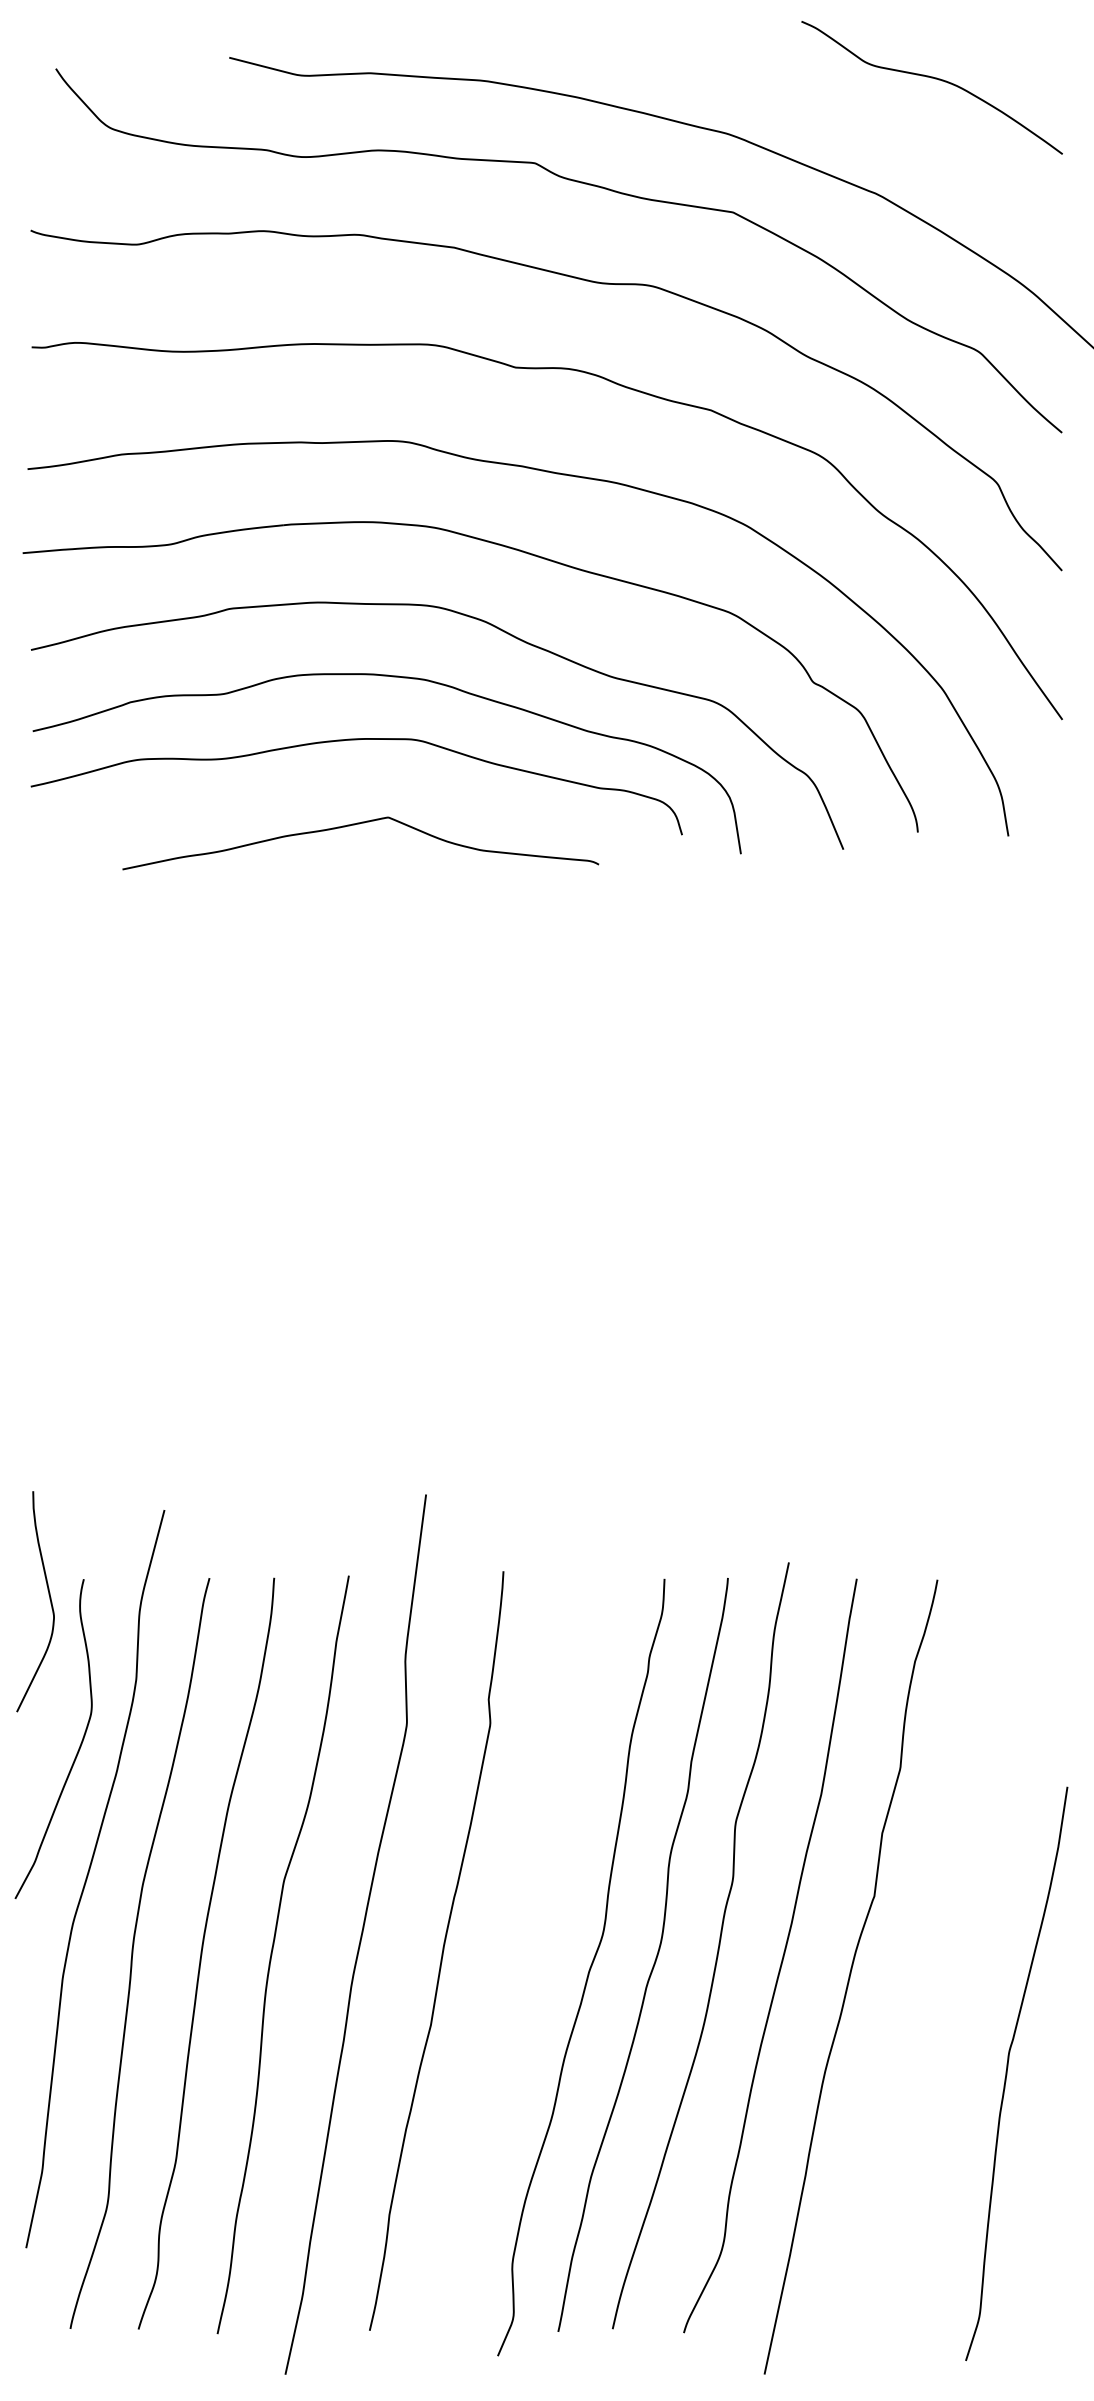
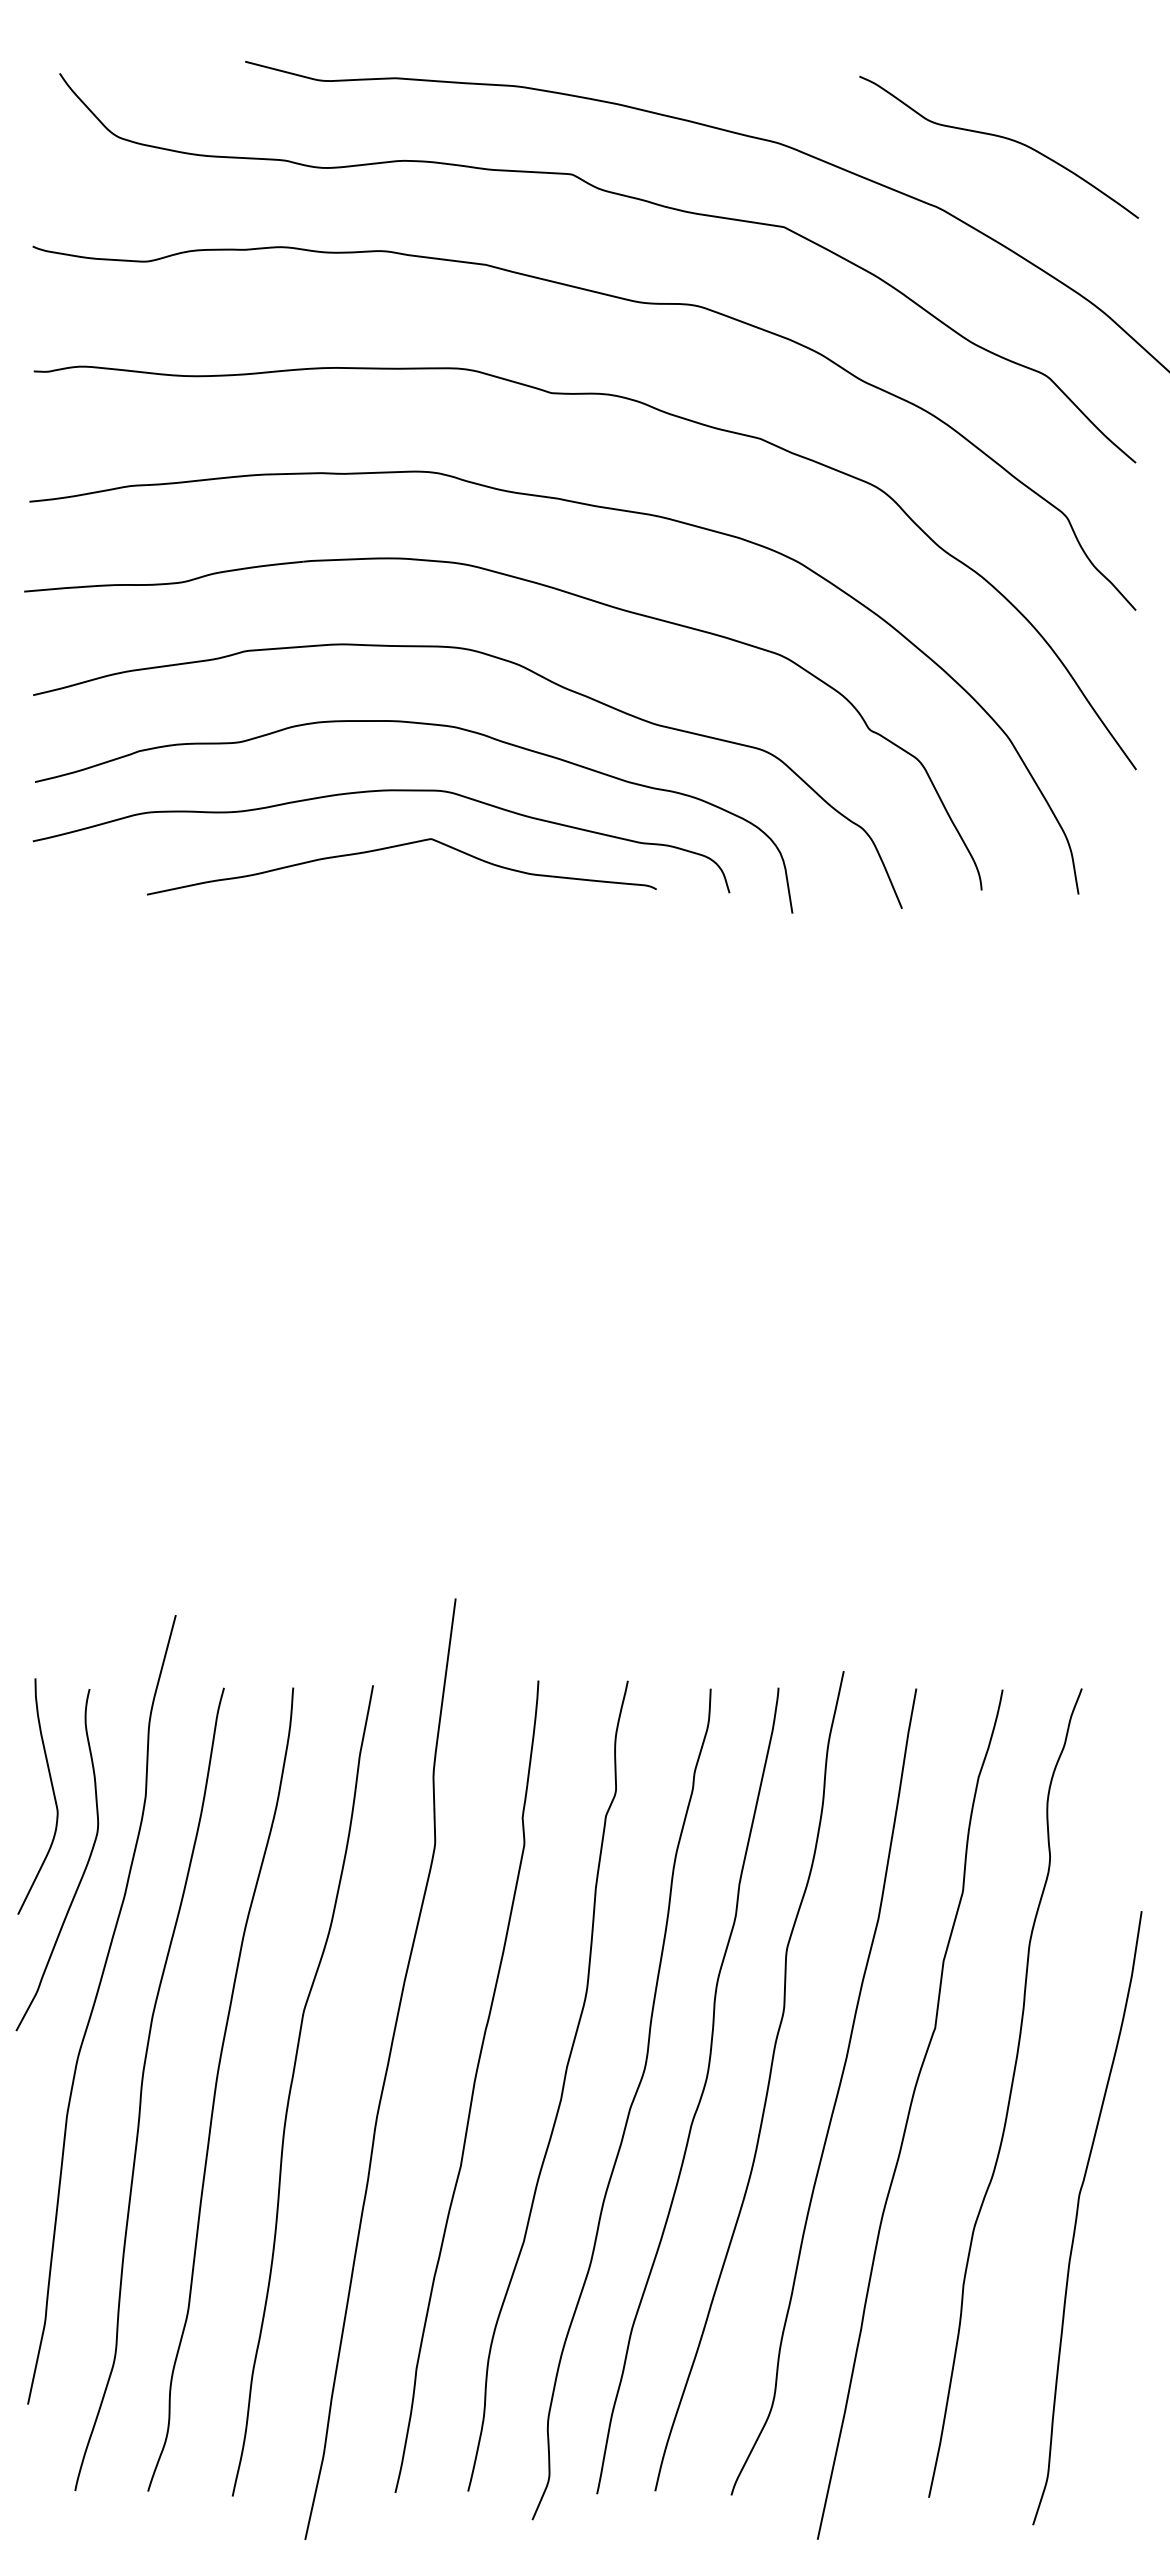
curve: (935, 79) -> (1002, 138), moved
curve: (354, 825) -> (395, 847), moved
curve: (49, 1599) -> (52, 1794), moved
curve: (525, 1951) -> (562, 2087), added
curve: (943, 1958) -> (1009, 2094), added

